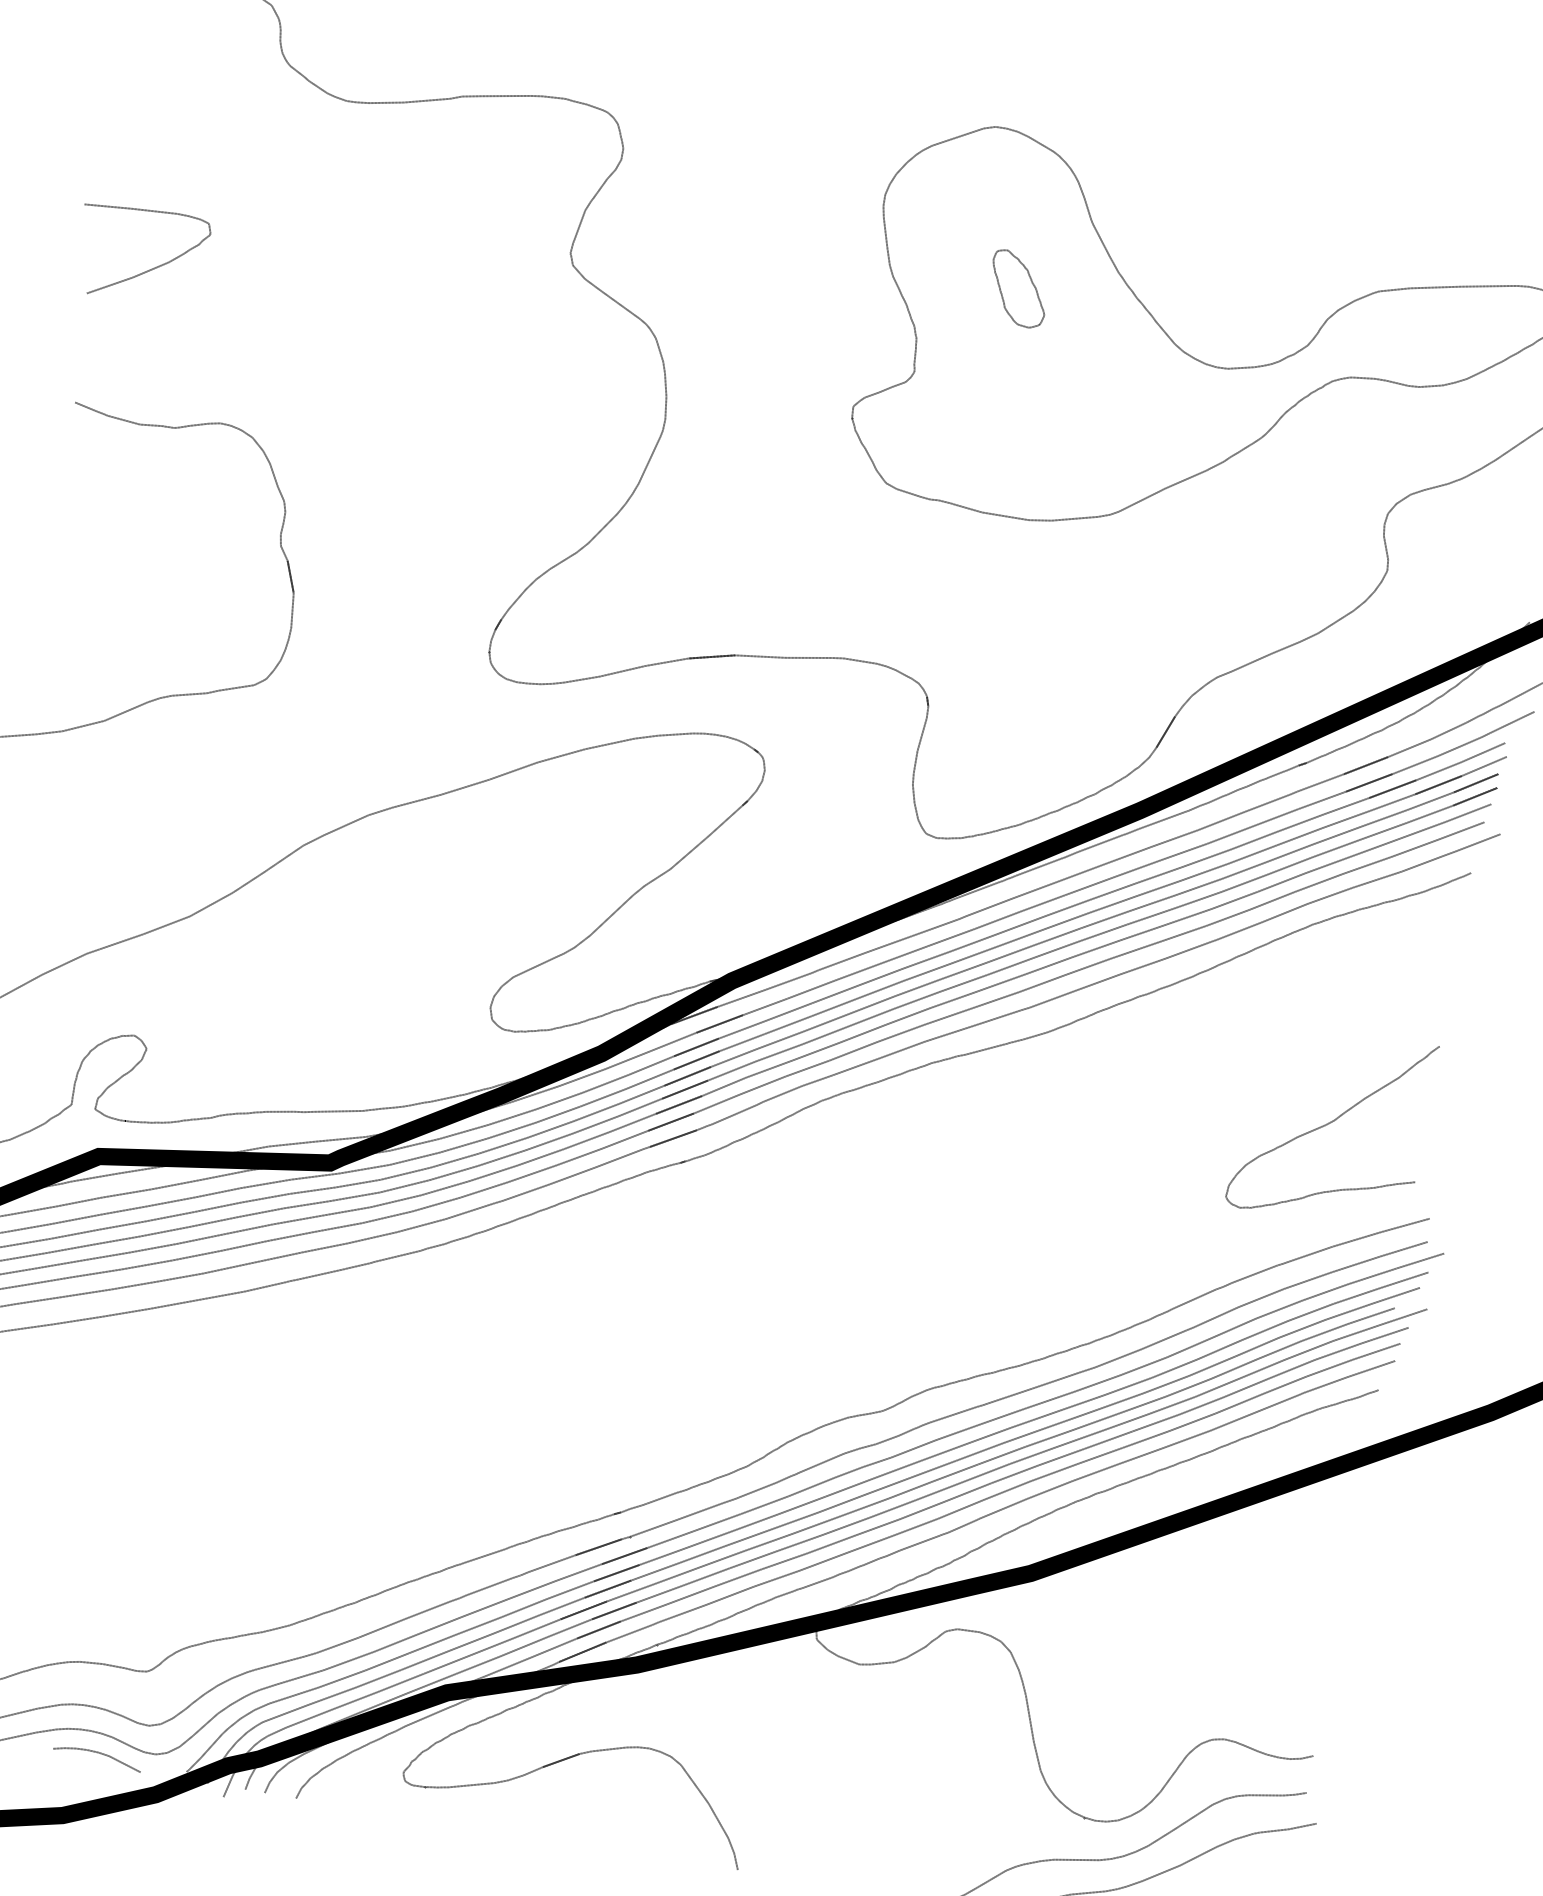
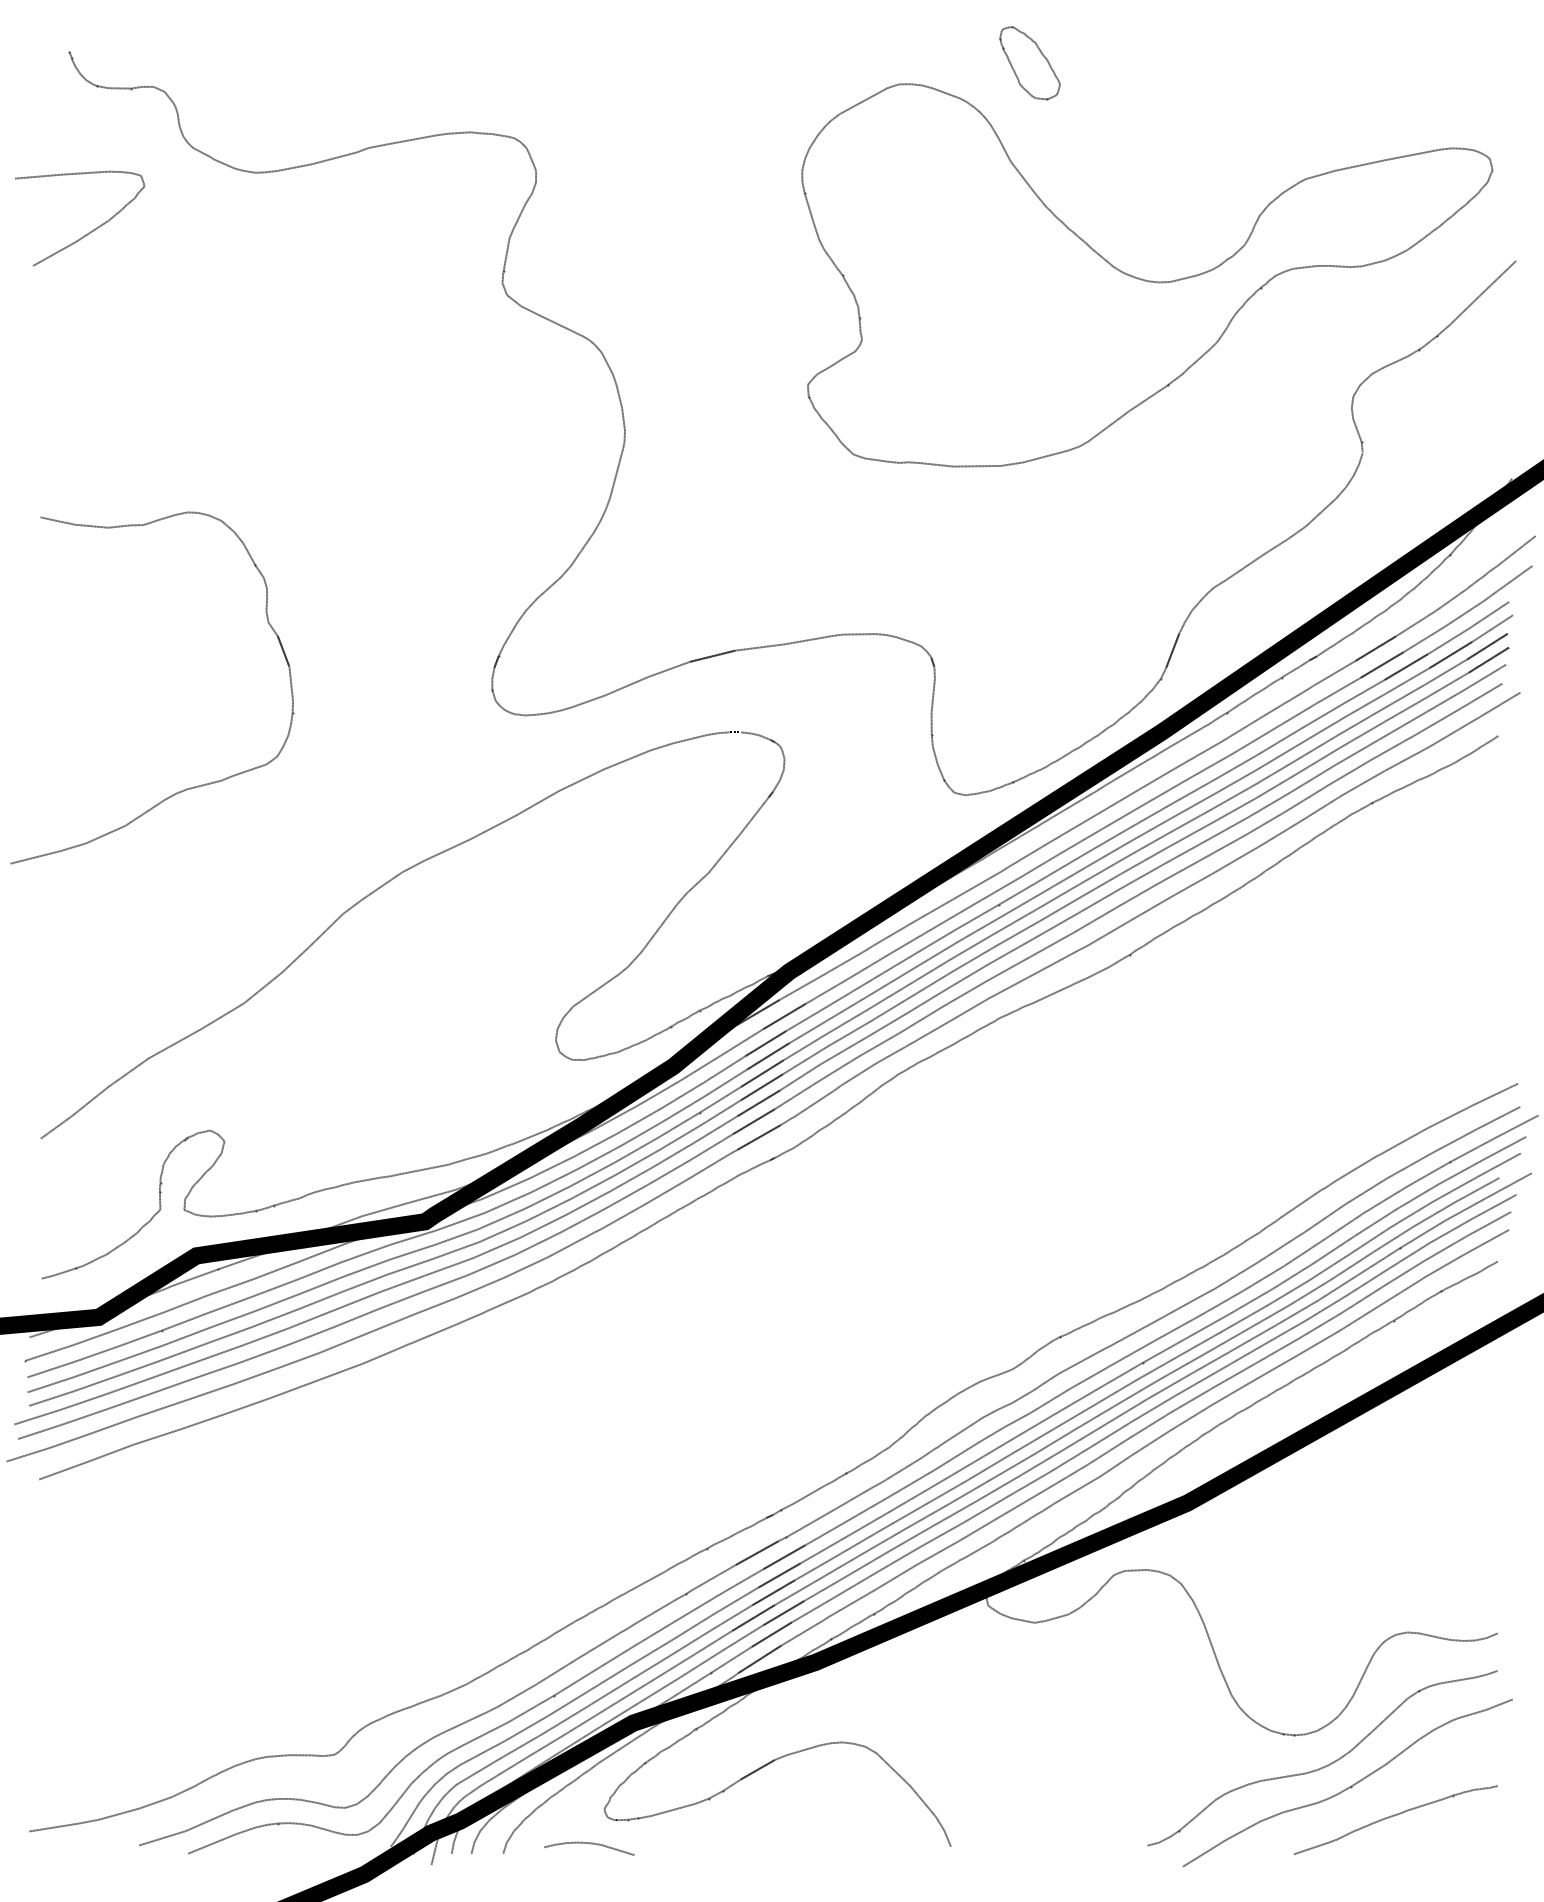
curve: (147, 270) -> (88, 232), moved
part: (1017, 289) -> (1029, 63), moved
curve: (1330, 1123) -> (1403, 1007), removed
curve: (99, 1754) -> (590, 1844), moved

